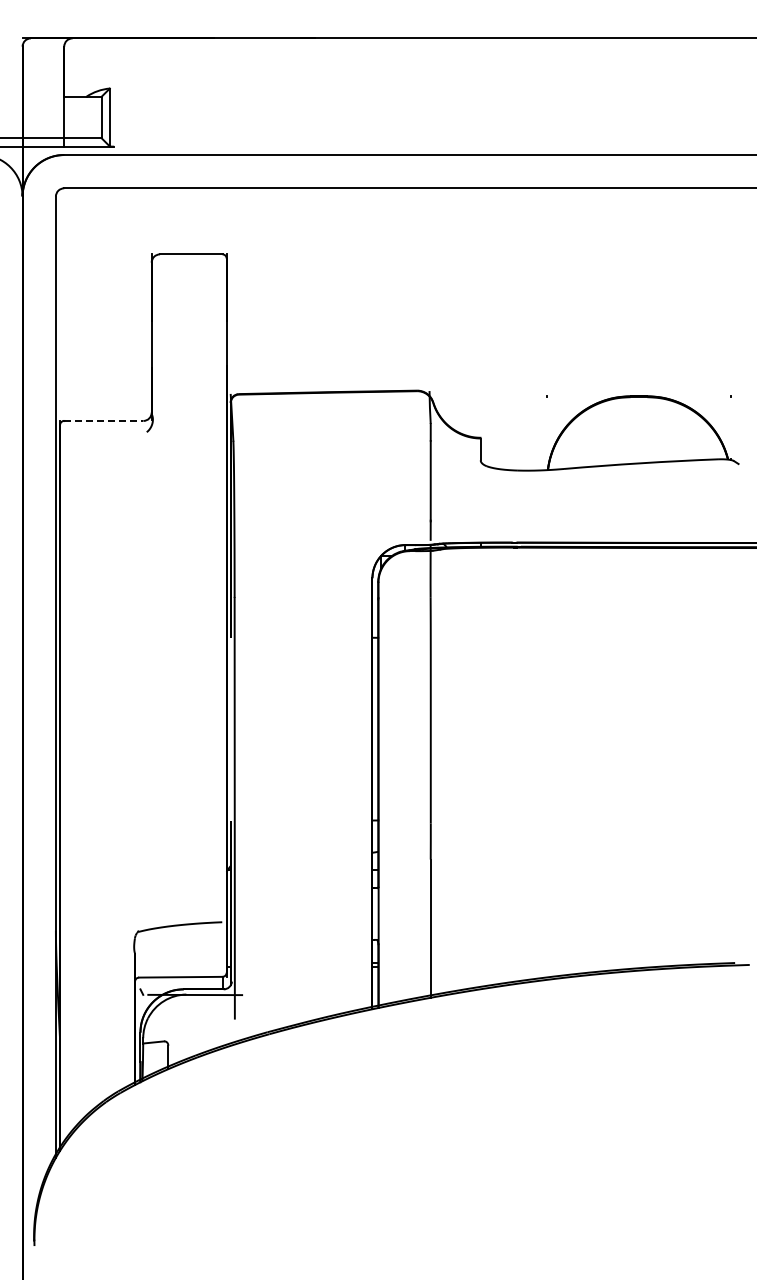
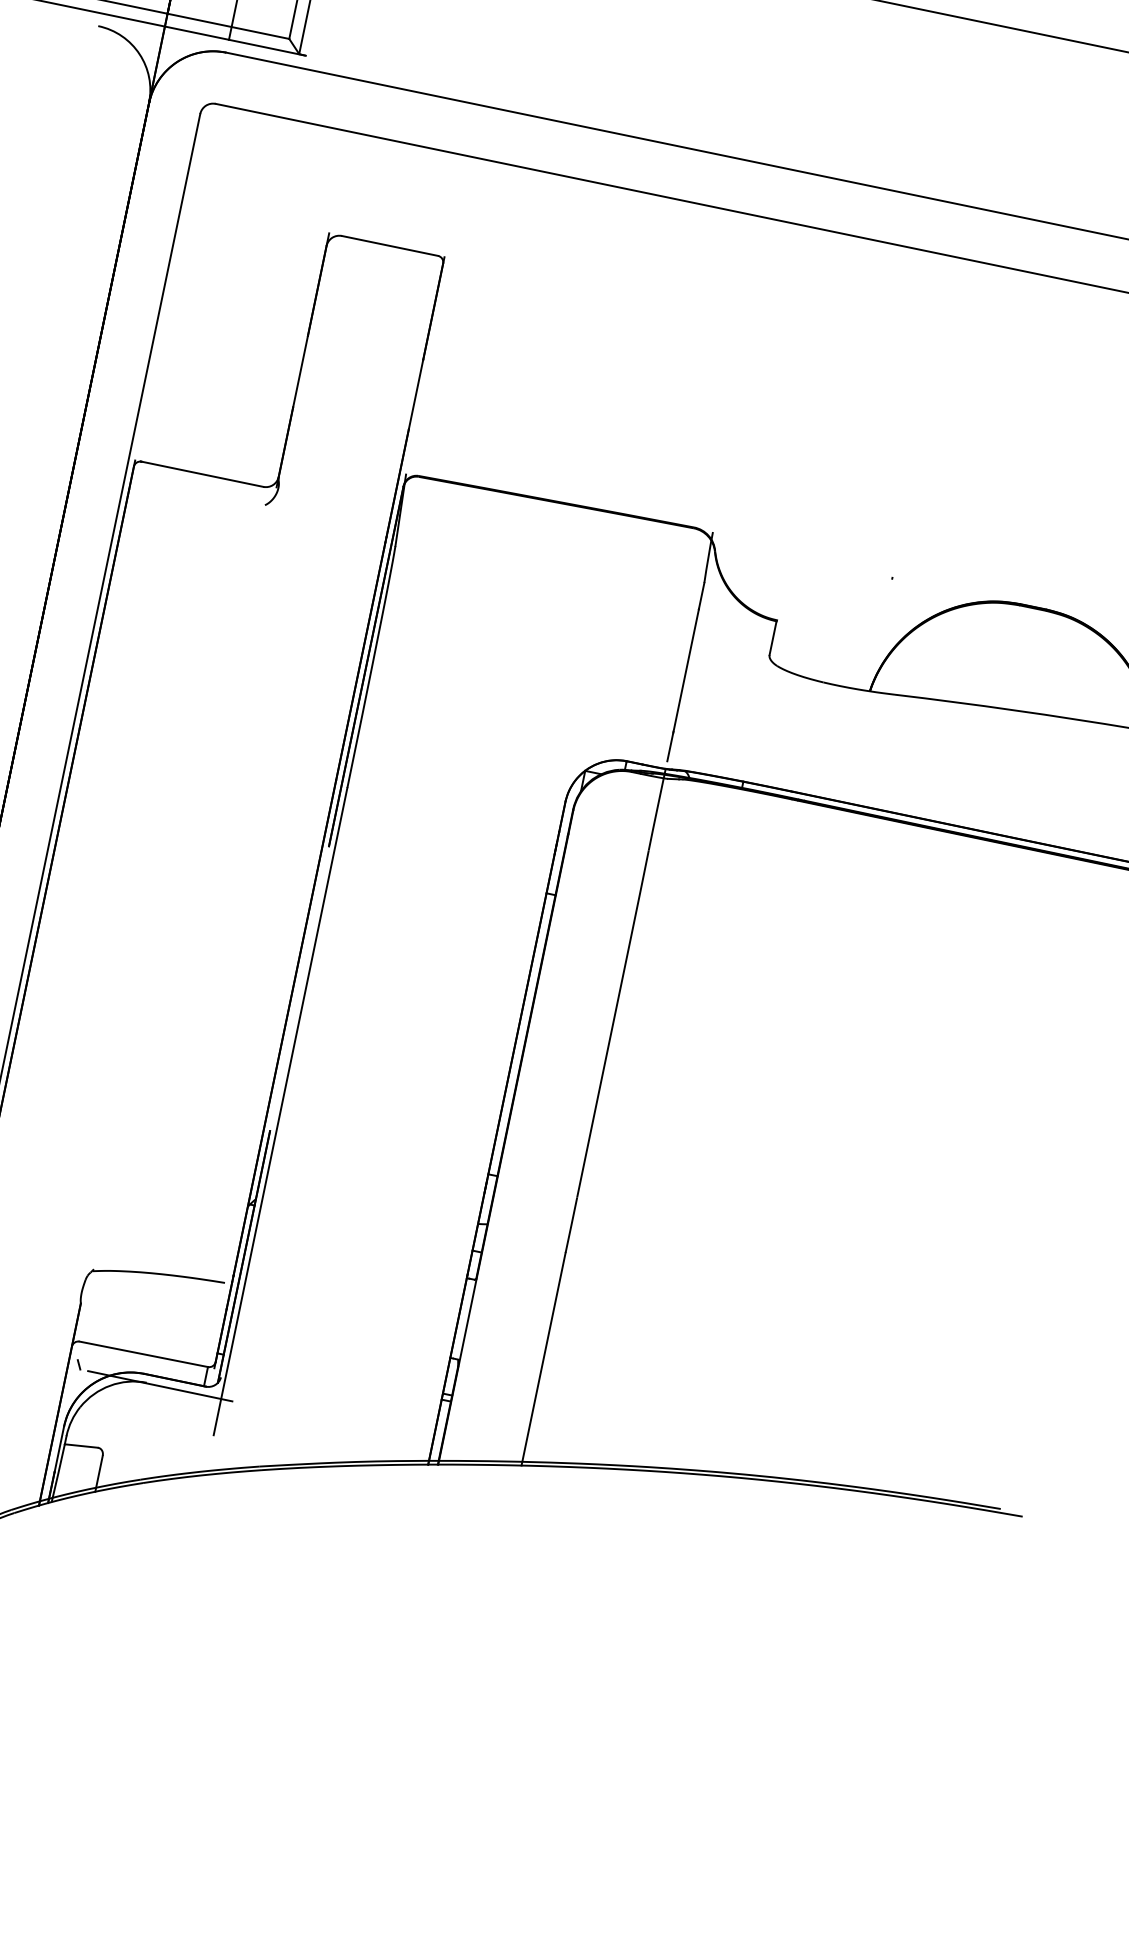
line: (103, 420) -> (202, 473), dashed -> solid

